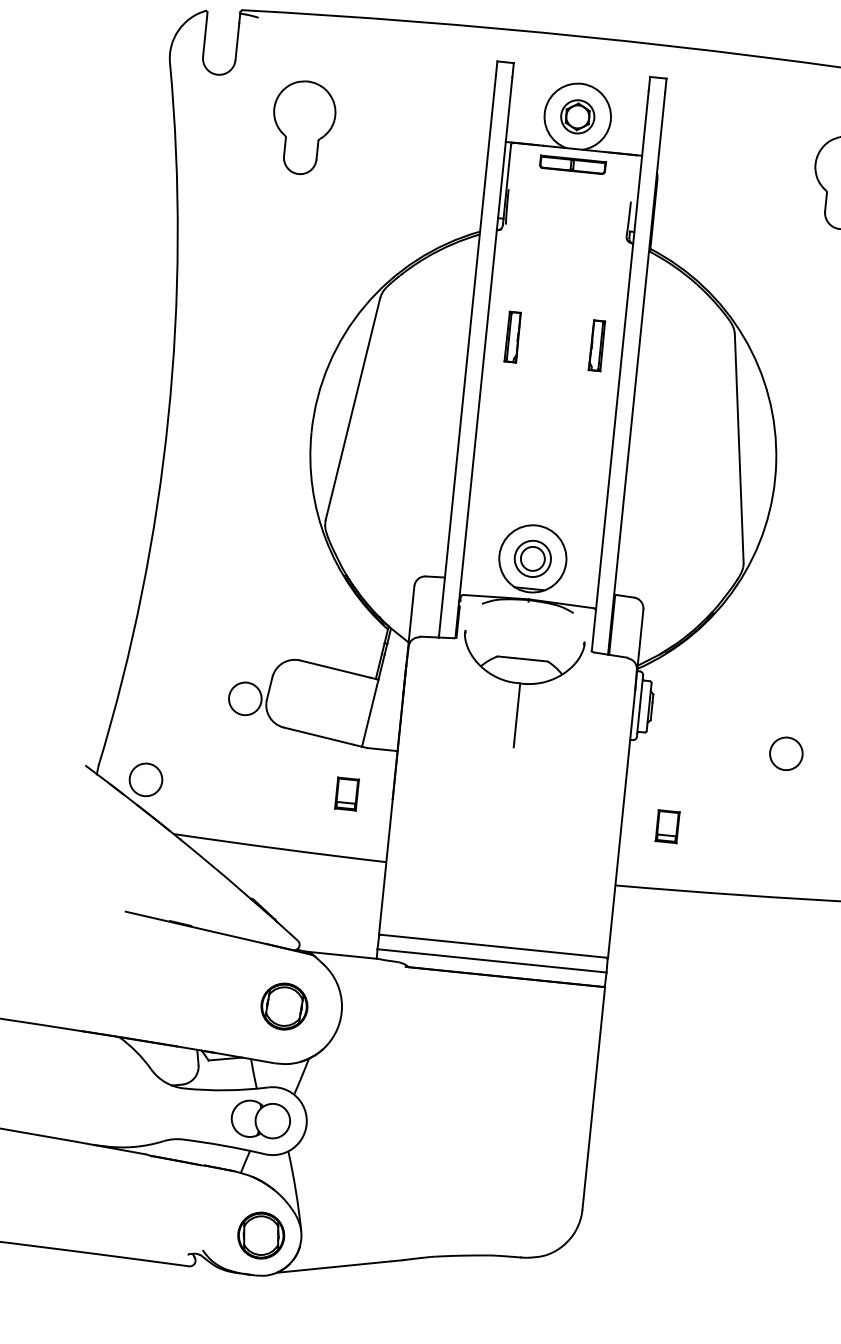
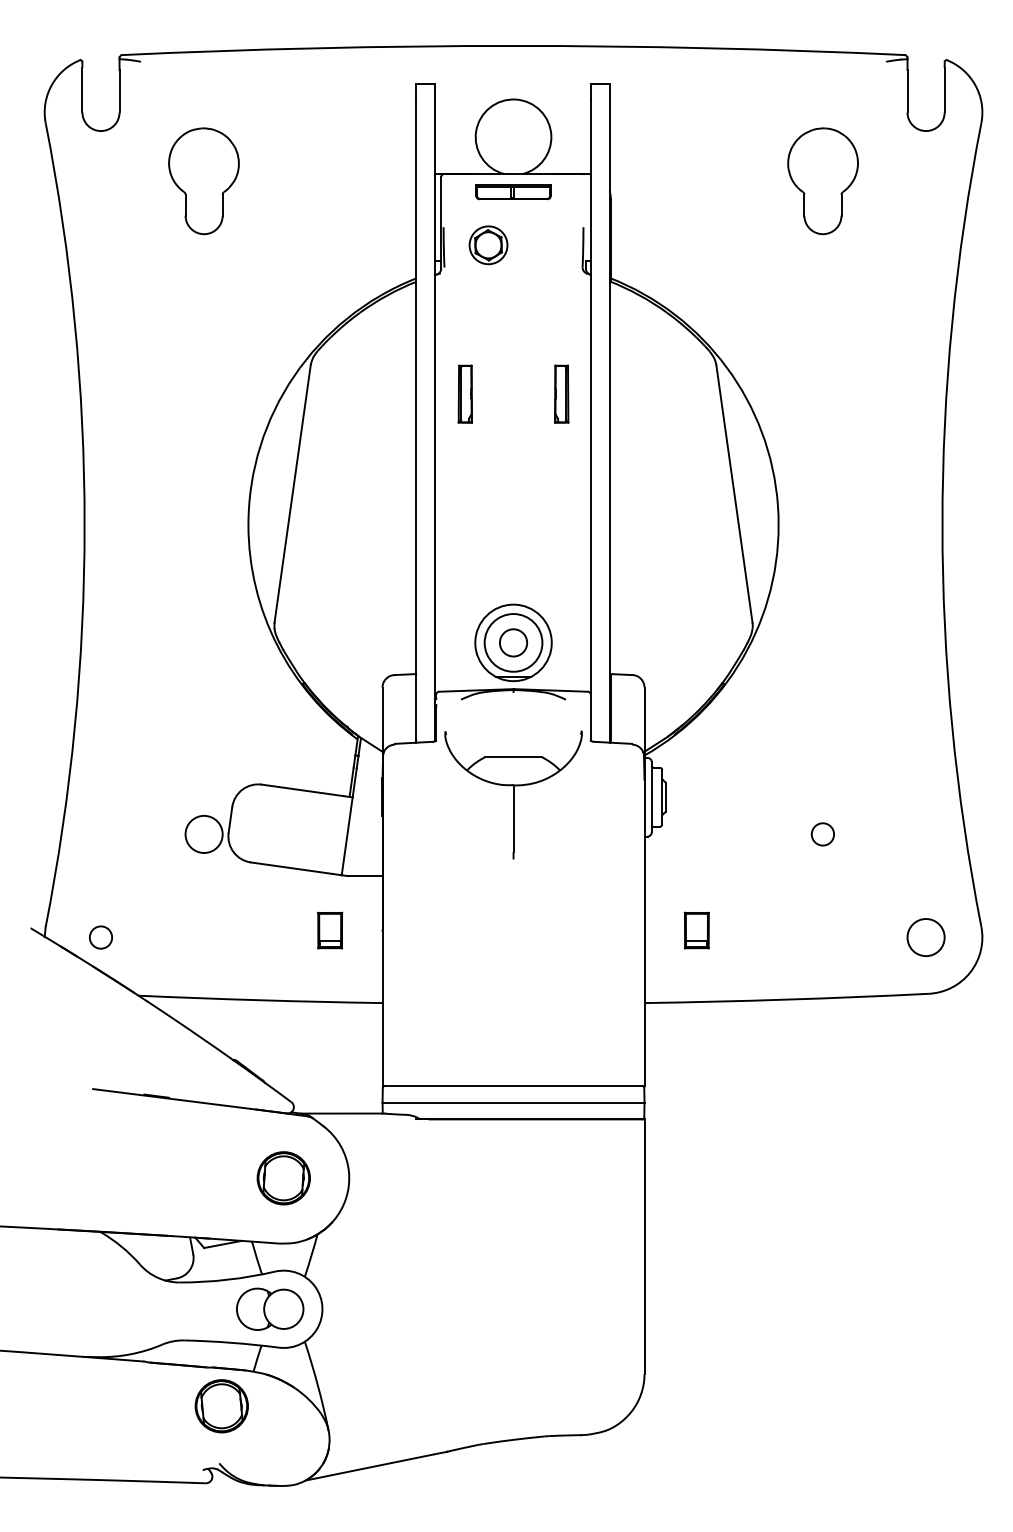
part: (577, 117) -> (488, 245), moved
circle: (532, 558) -> (513, 642), size x1.4
circle: (785, 753) -> (822, 834), size x0.6
circle: (145, 779) -> (100, 937), size x0.6
part: (260, 1235) -> (221, 1406), moved

